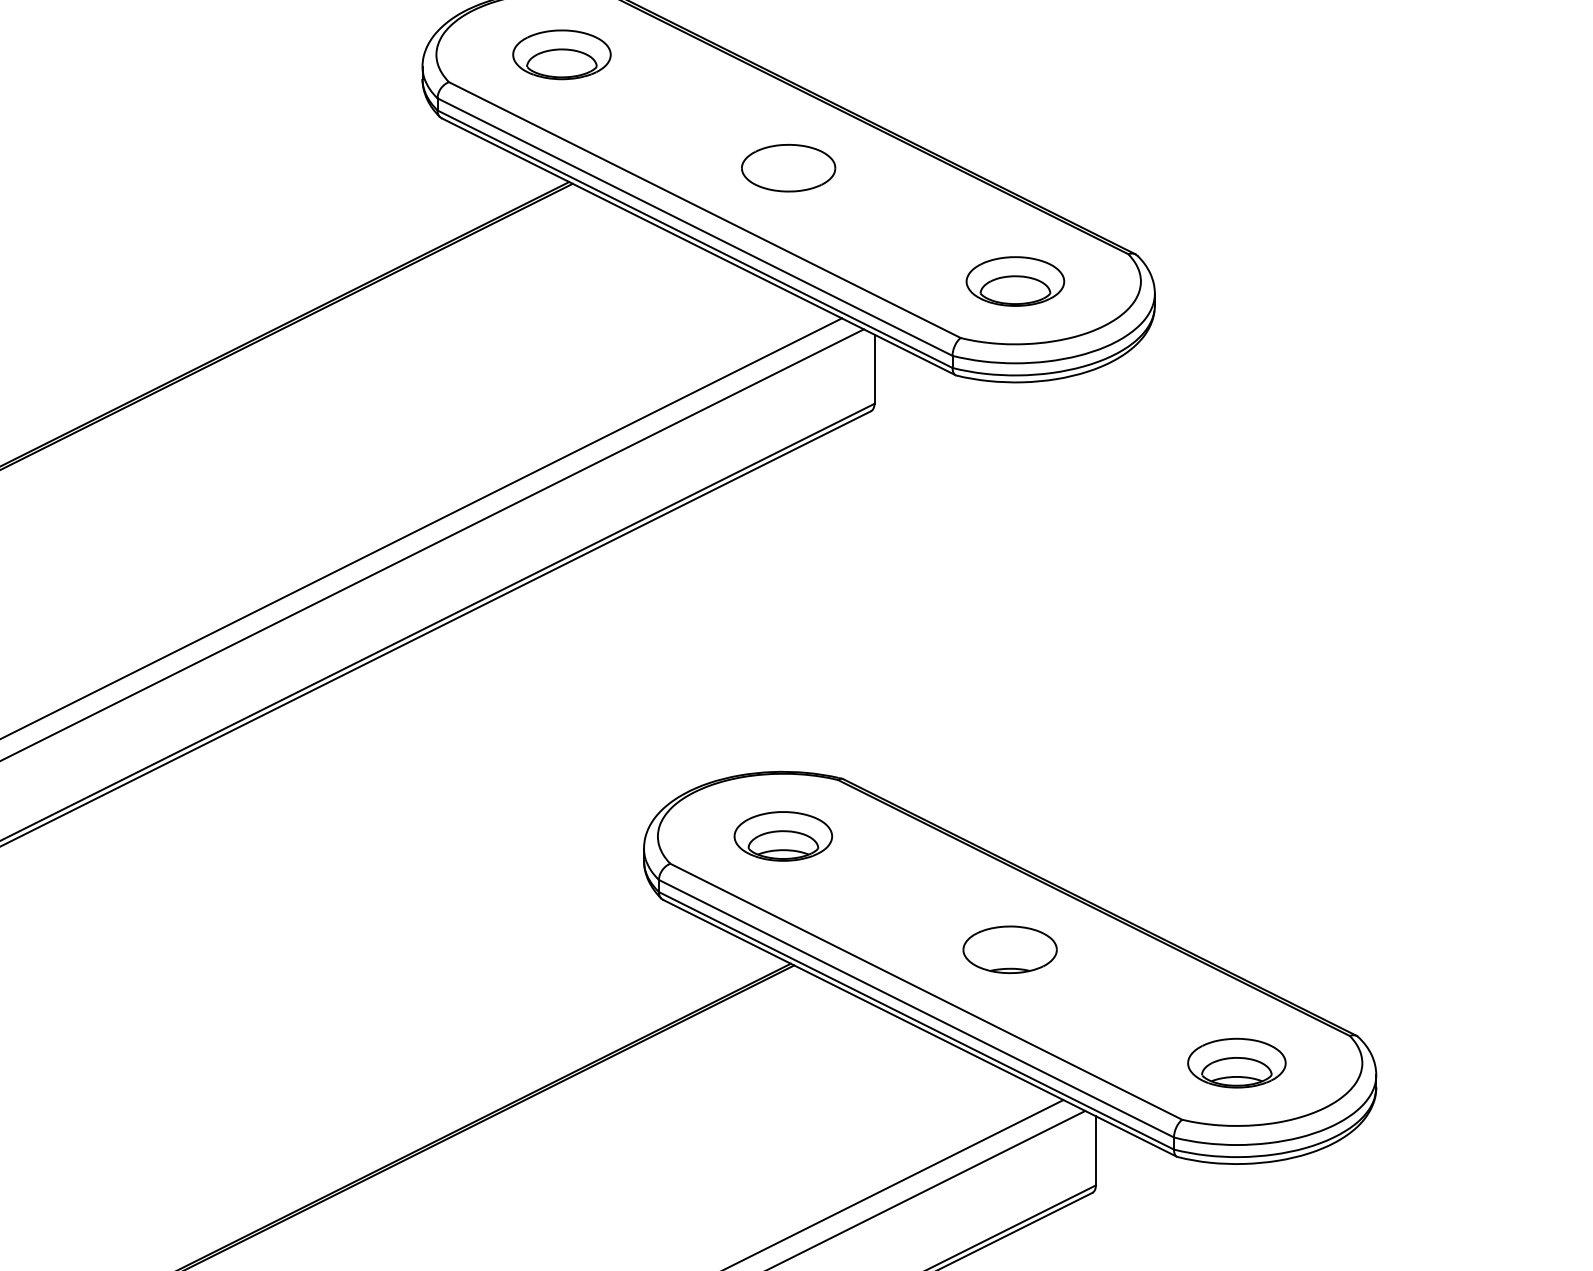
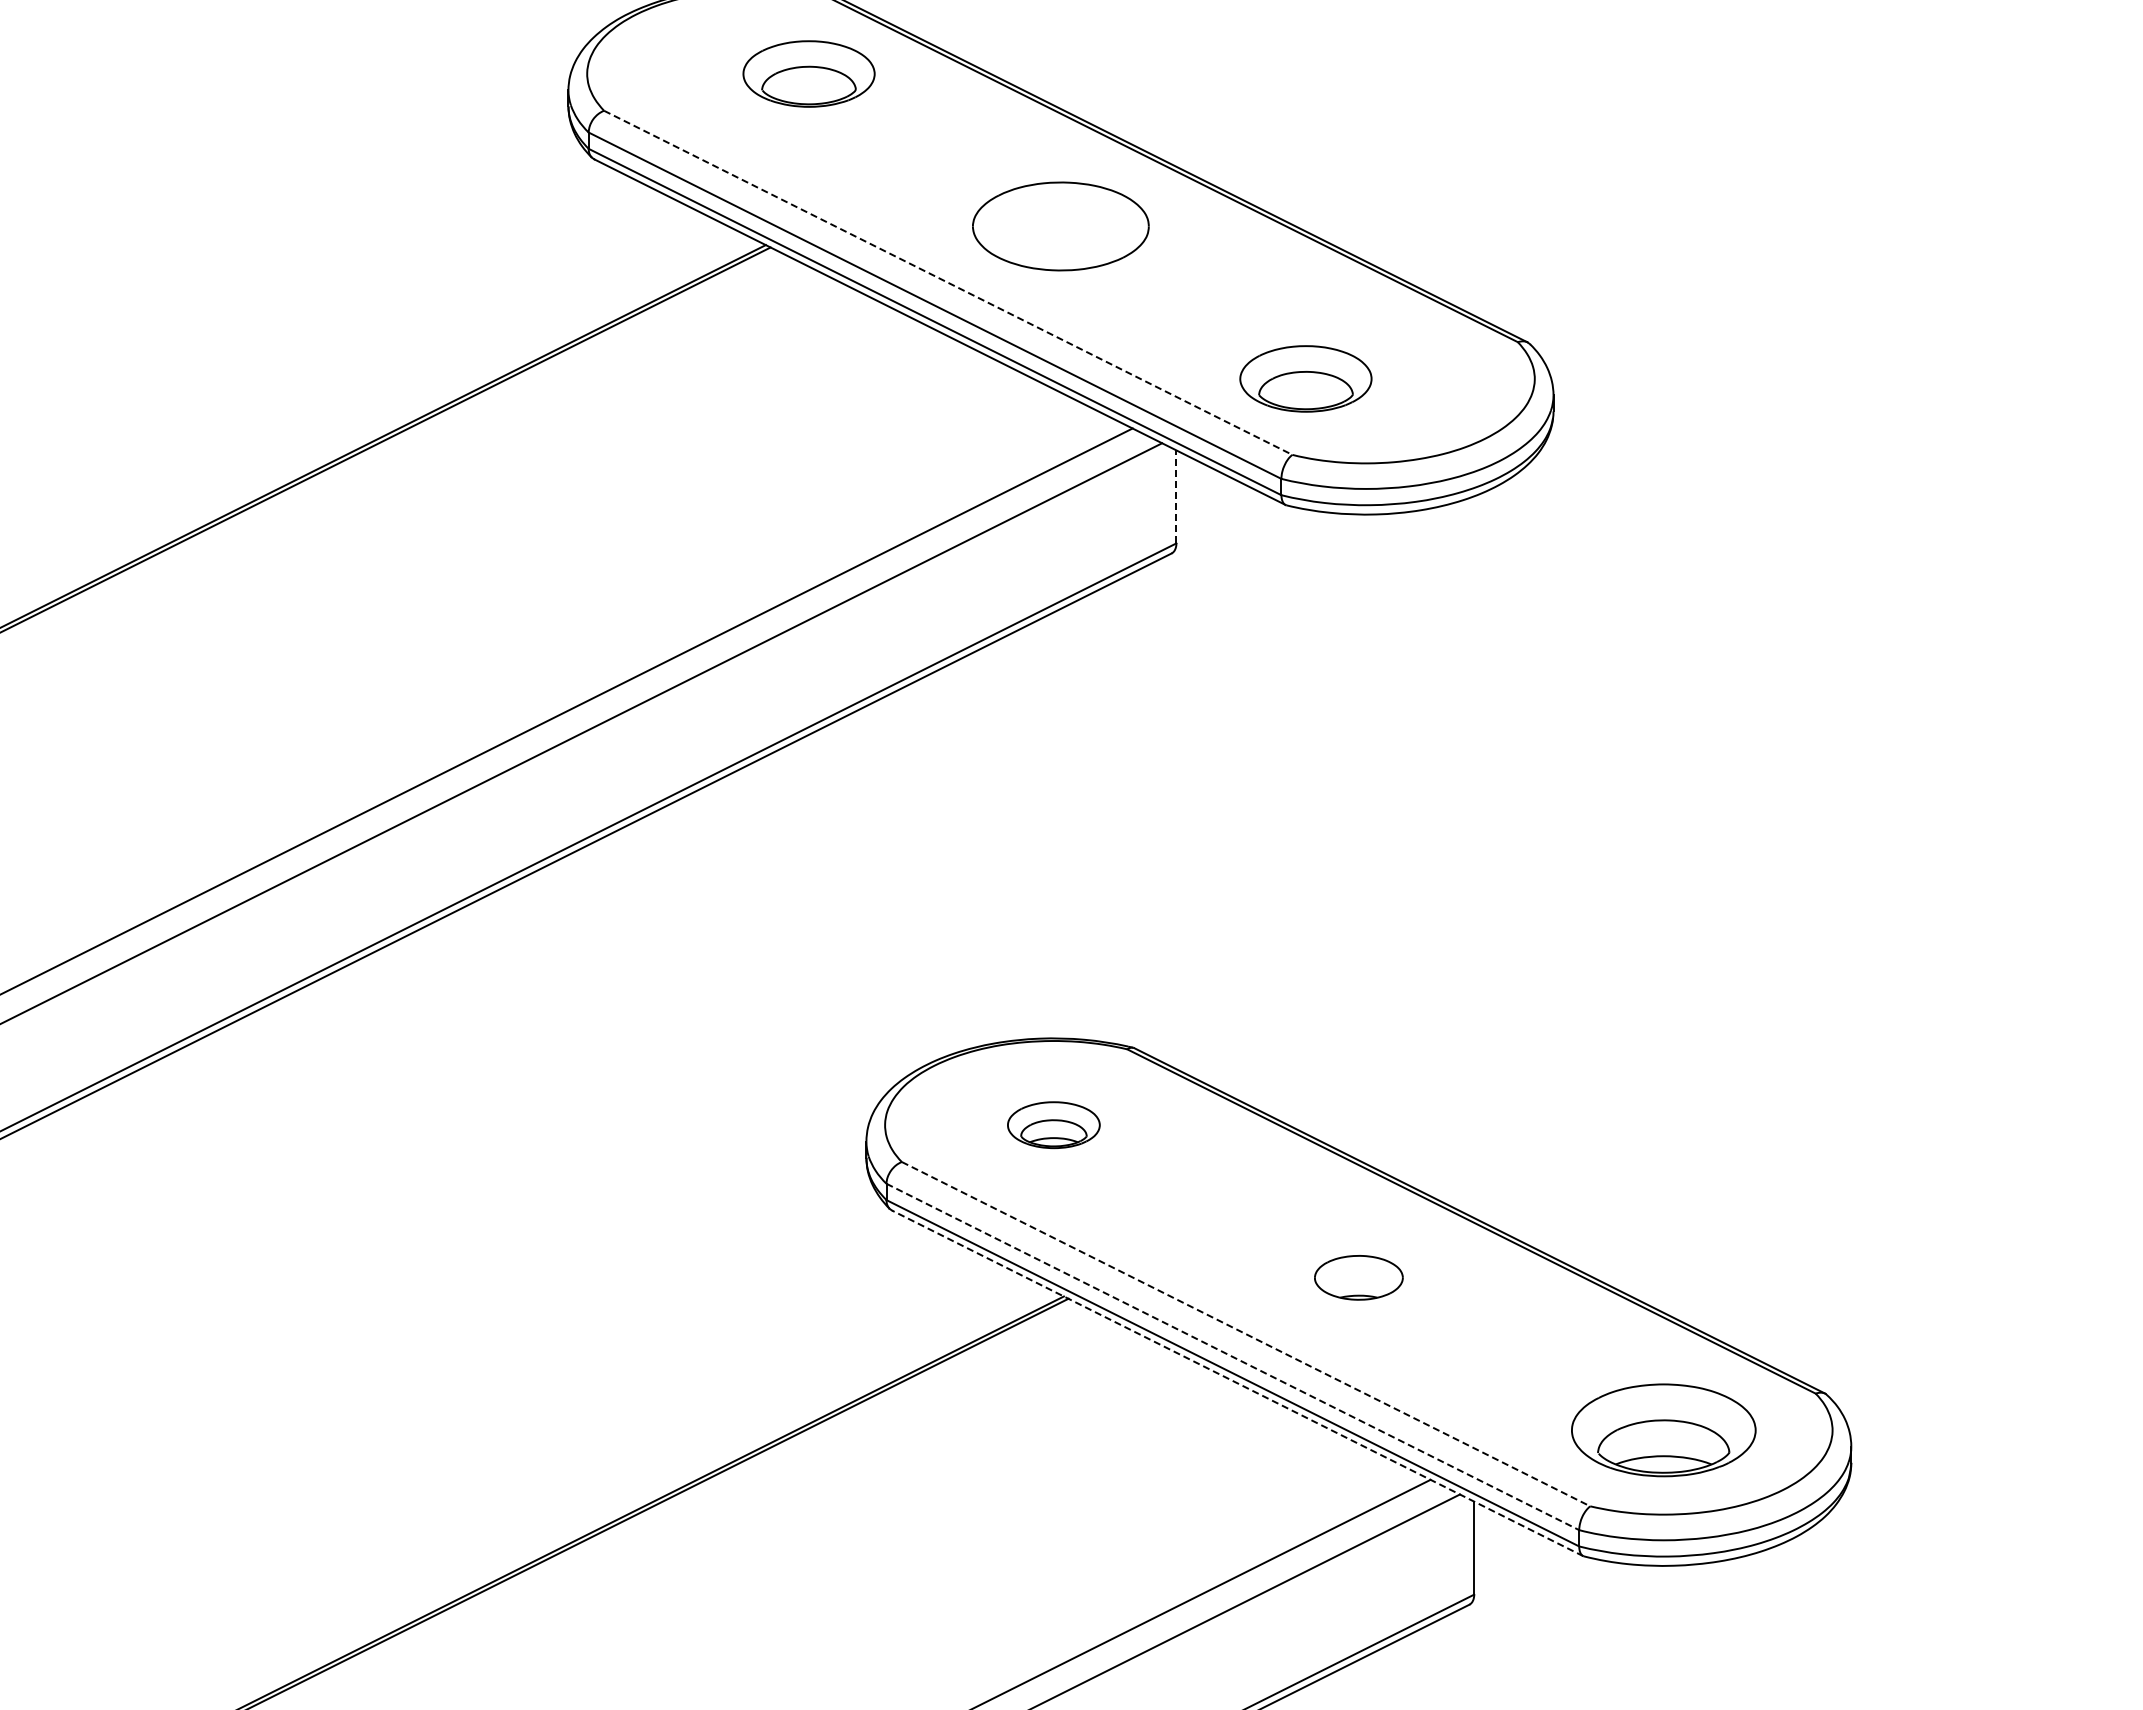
part: (561, 54) -> (808, 73), moved
part: (788, 168) -> (1060, 226), size x1.4
line: (705, 209) -> (948, 282), solid -> dashed
part: (1015, 281) -> (1305, 378), moved
line: (874, 368) -> (1176, 496), solid -> dashed
part: (783, 835) -> (1053, 1124), size x0.7
part: (1009, 949) -> (1358, 1277), size x0.7
line: (926, 992) -> (1246, 1334), solid -> dashed
line: (916, 1009) -> (1233, 1357), solid -> dashed
line: (919, 1028) -> (1237, 1383), solid -> dashed
part: (1236, 1062) -> (1663, 1429), size x1.4

